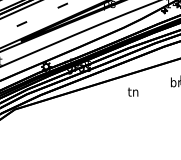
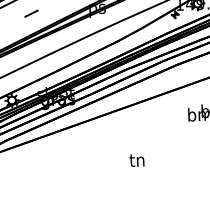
text: (133, 91) -> (137, 159), moved

